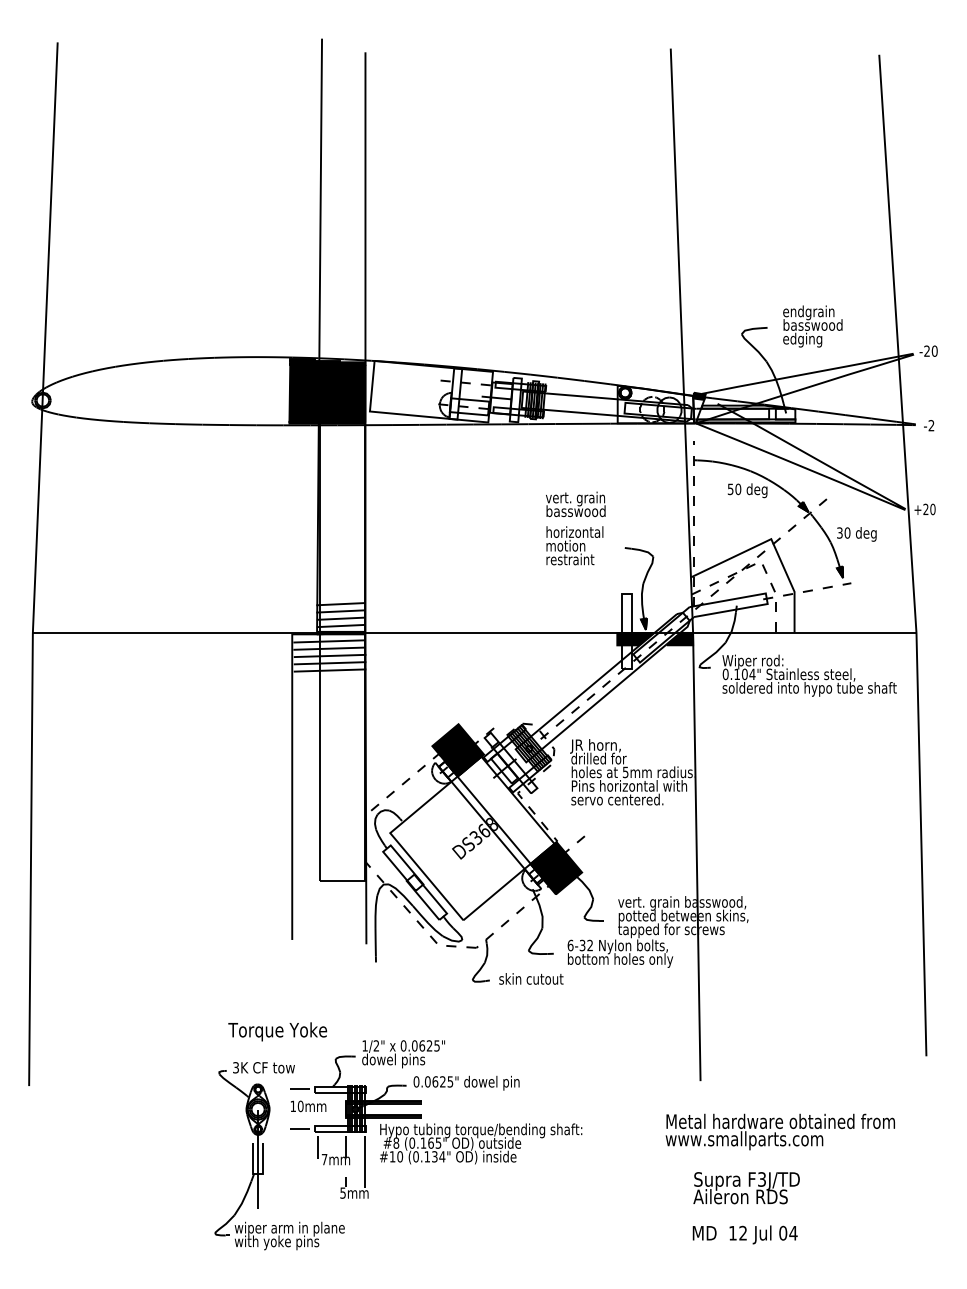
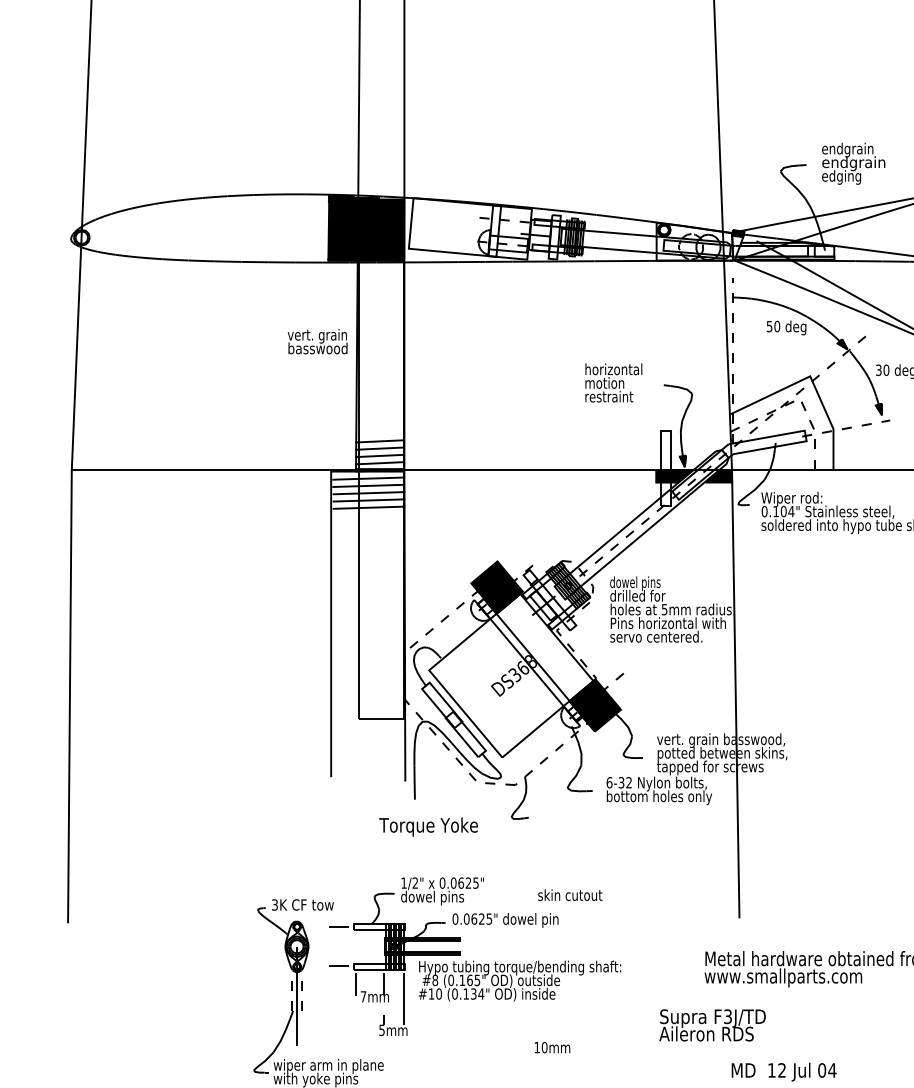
text: (814, 326) -> (853, 163), basswood -> endgrain
text: (575, 504) -> (317, 341), moved
text: (595, 746) -> (634, 583), JR horn, -> dowel pins
text: (531, 978) -> (570, 894), moved
text: (277, 1031) -> (428, 826), moved
text: (308, 1106) -> (552, 1047), moved
line: (258, 1173) -> (297, 1010), solid -> dashed
text: (746, 1188) -> (712, 1025), moved

